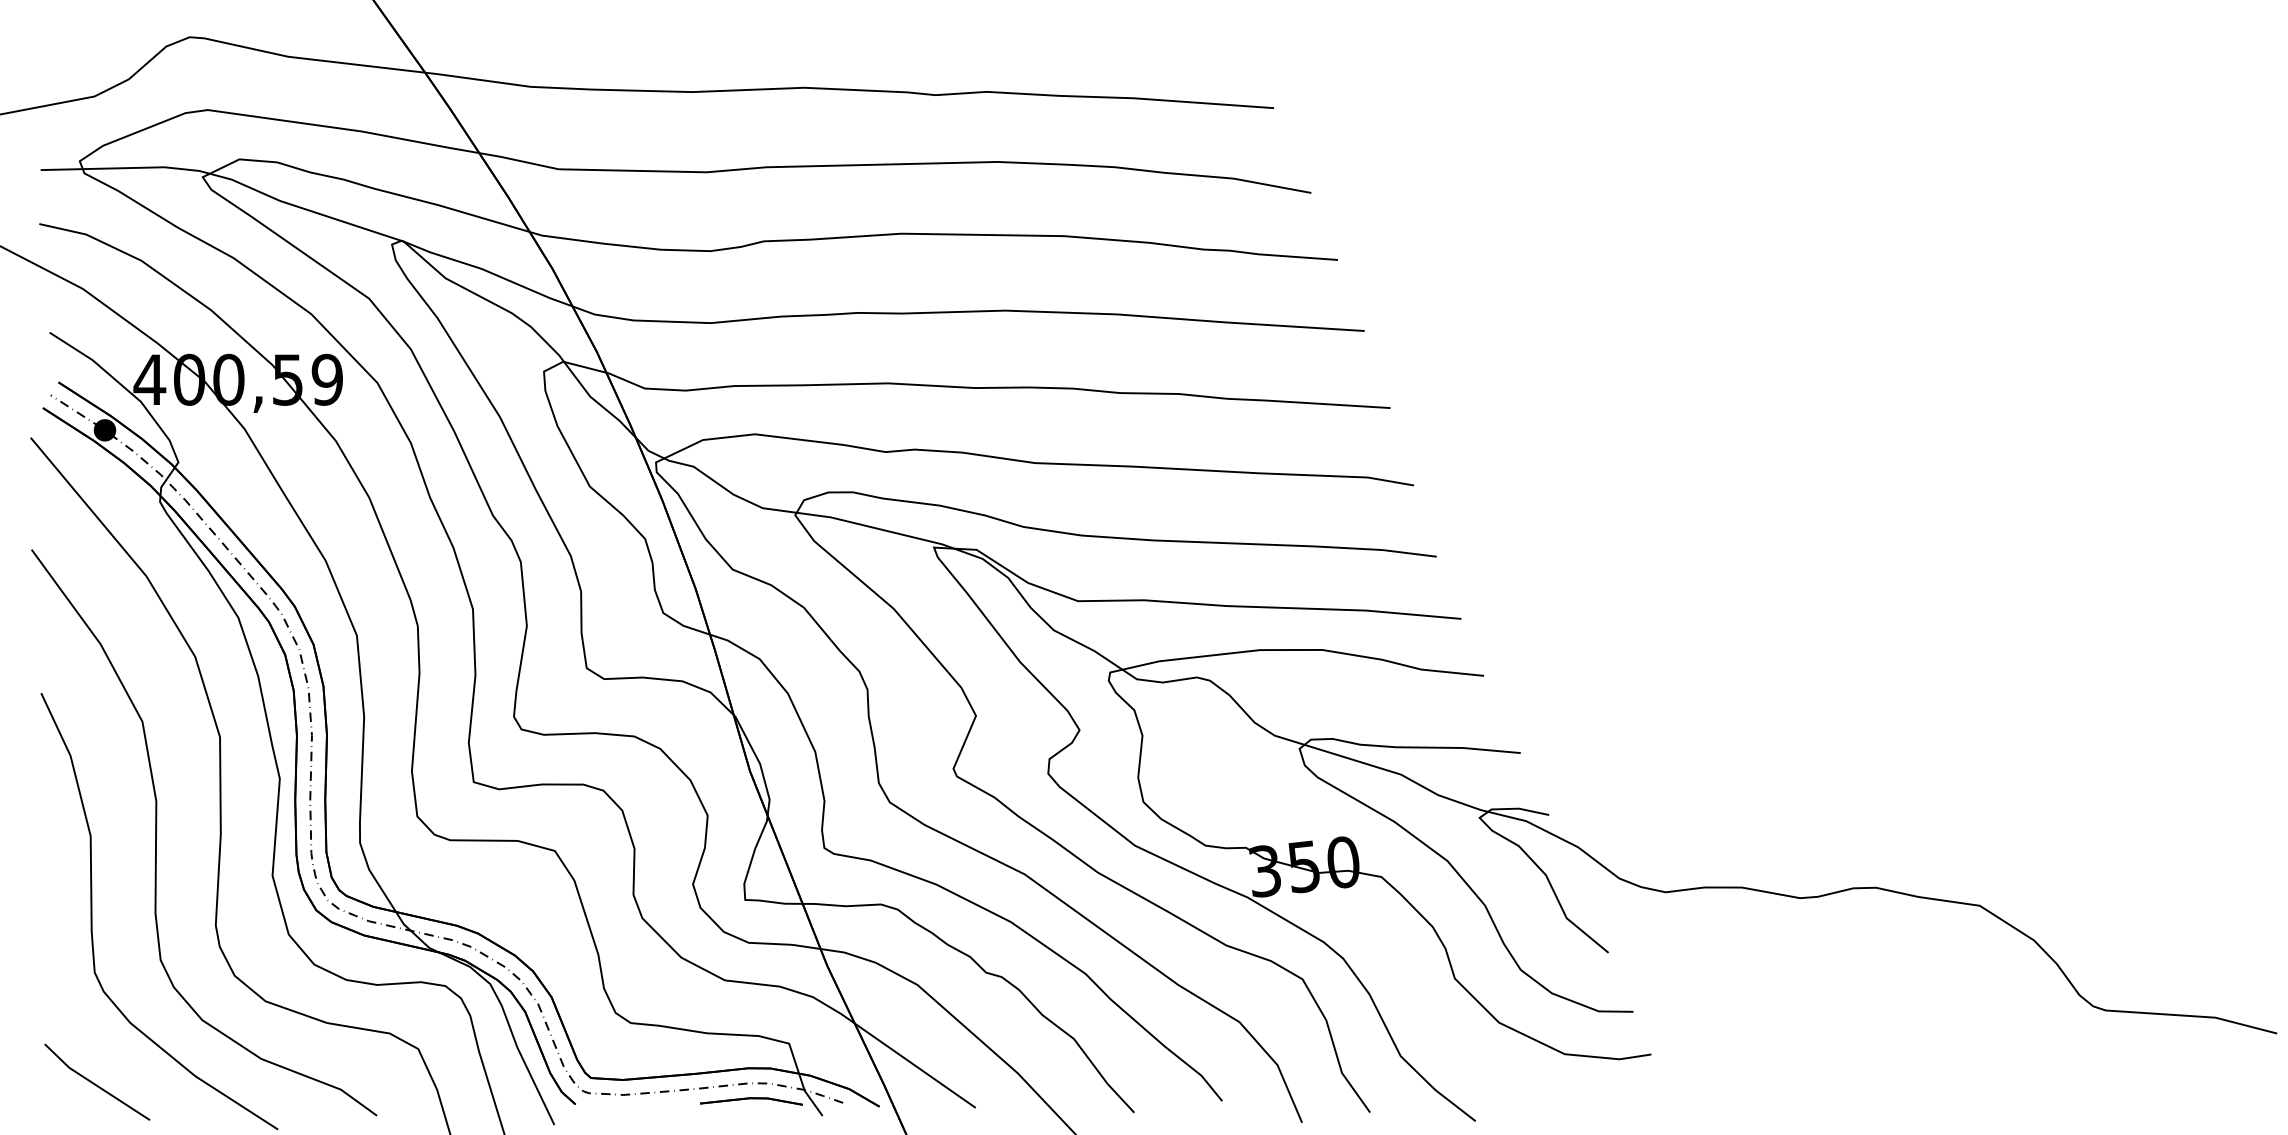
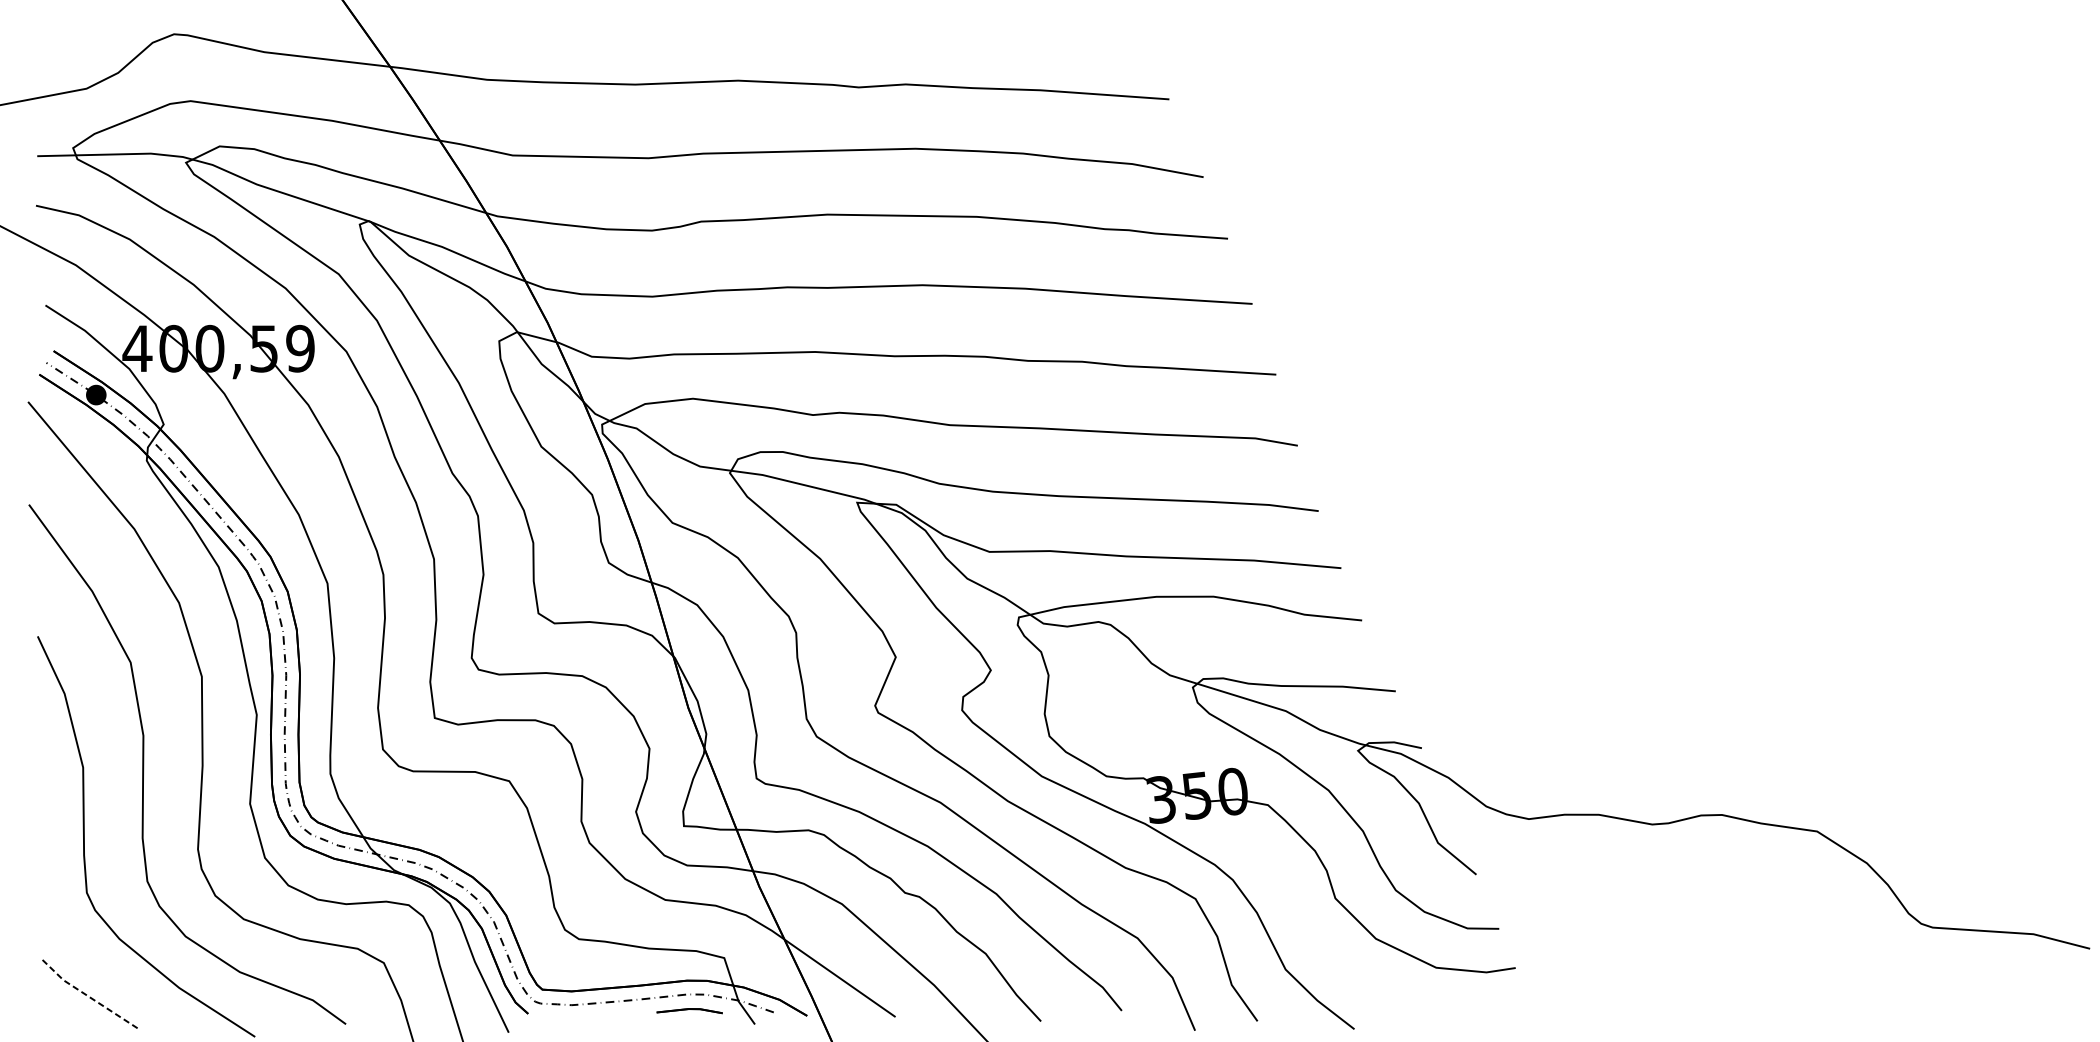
line: (94, 1084) -> (86, 995), solid -> dashed
part: (751, 1101) -> (689, 1011), size x0.7

